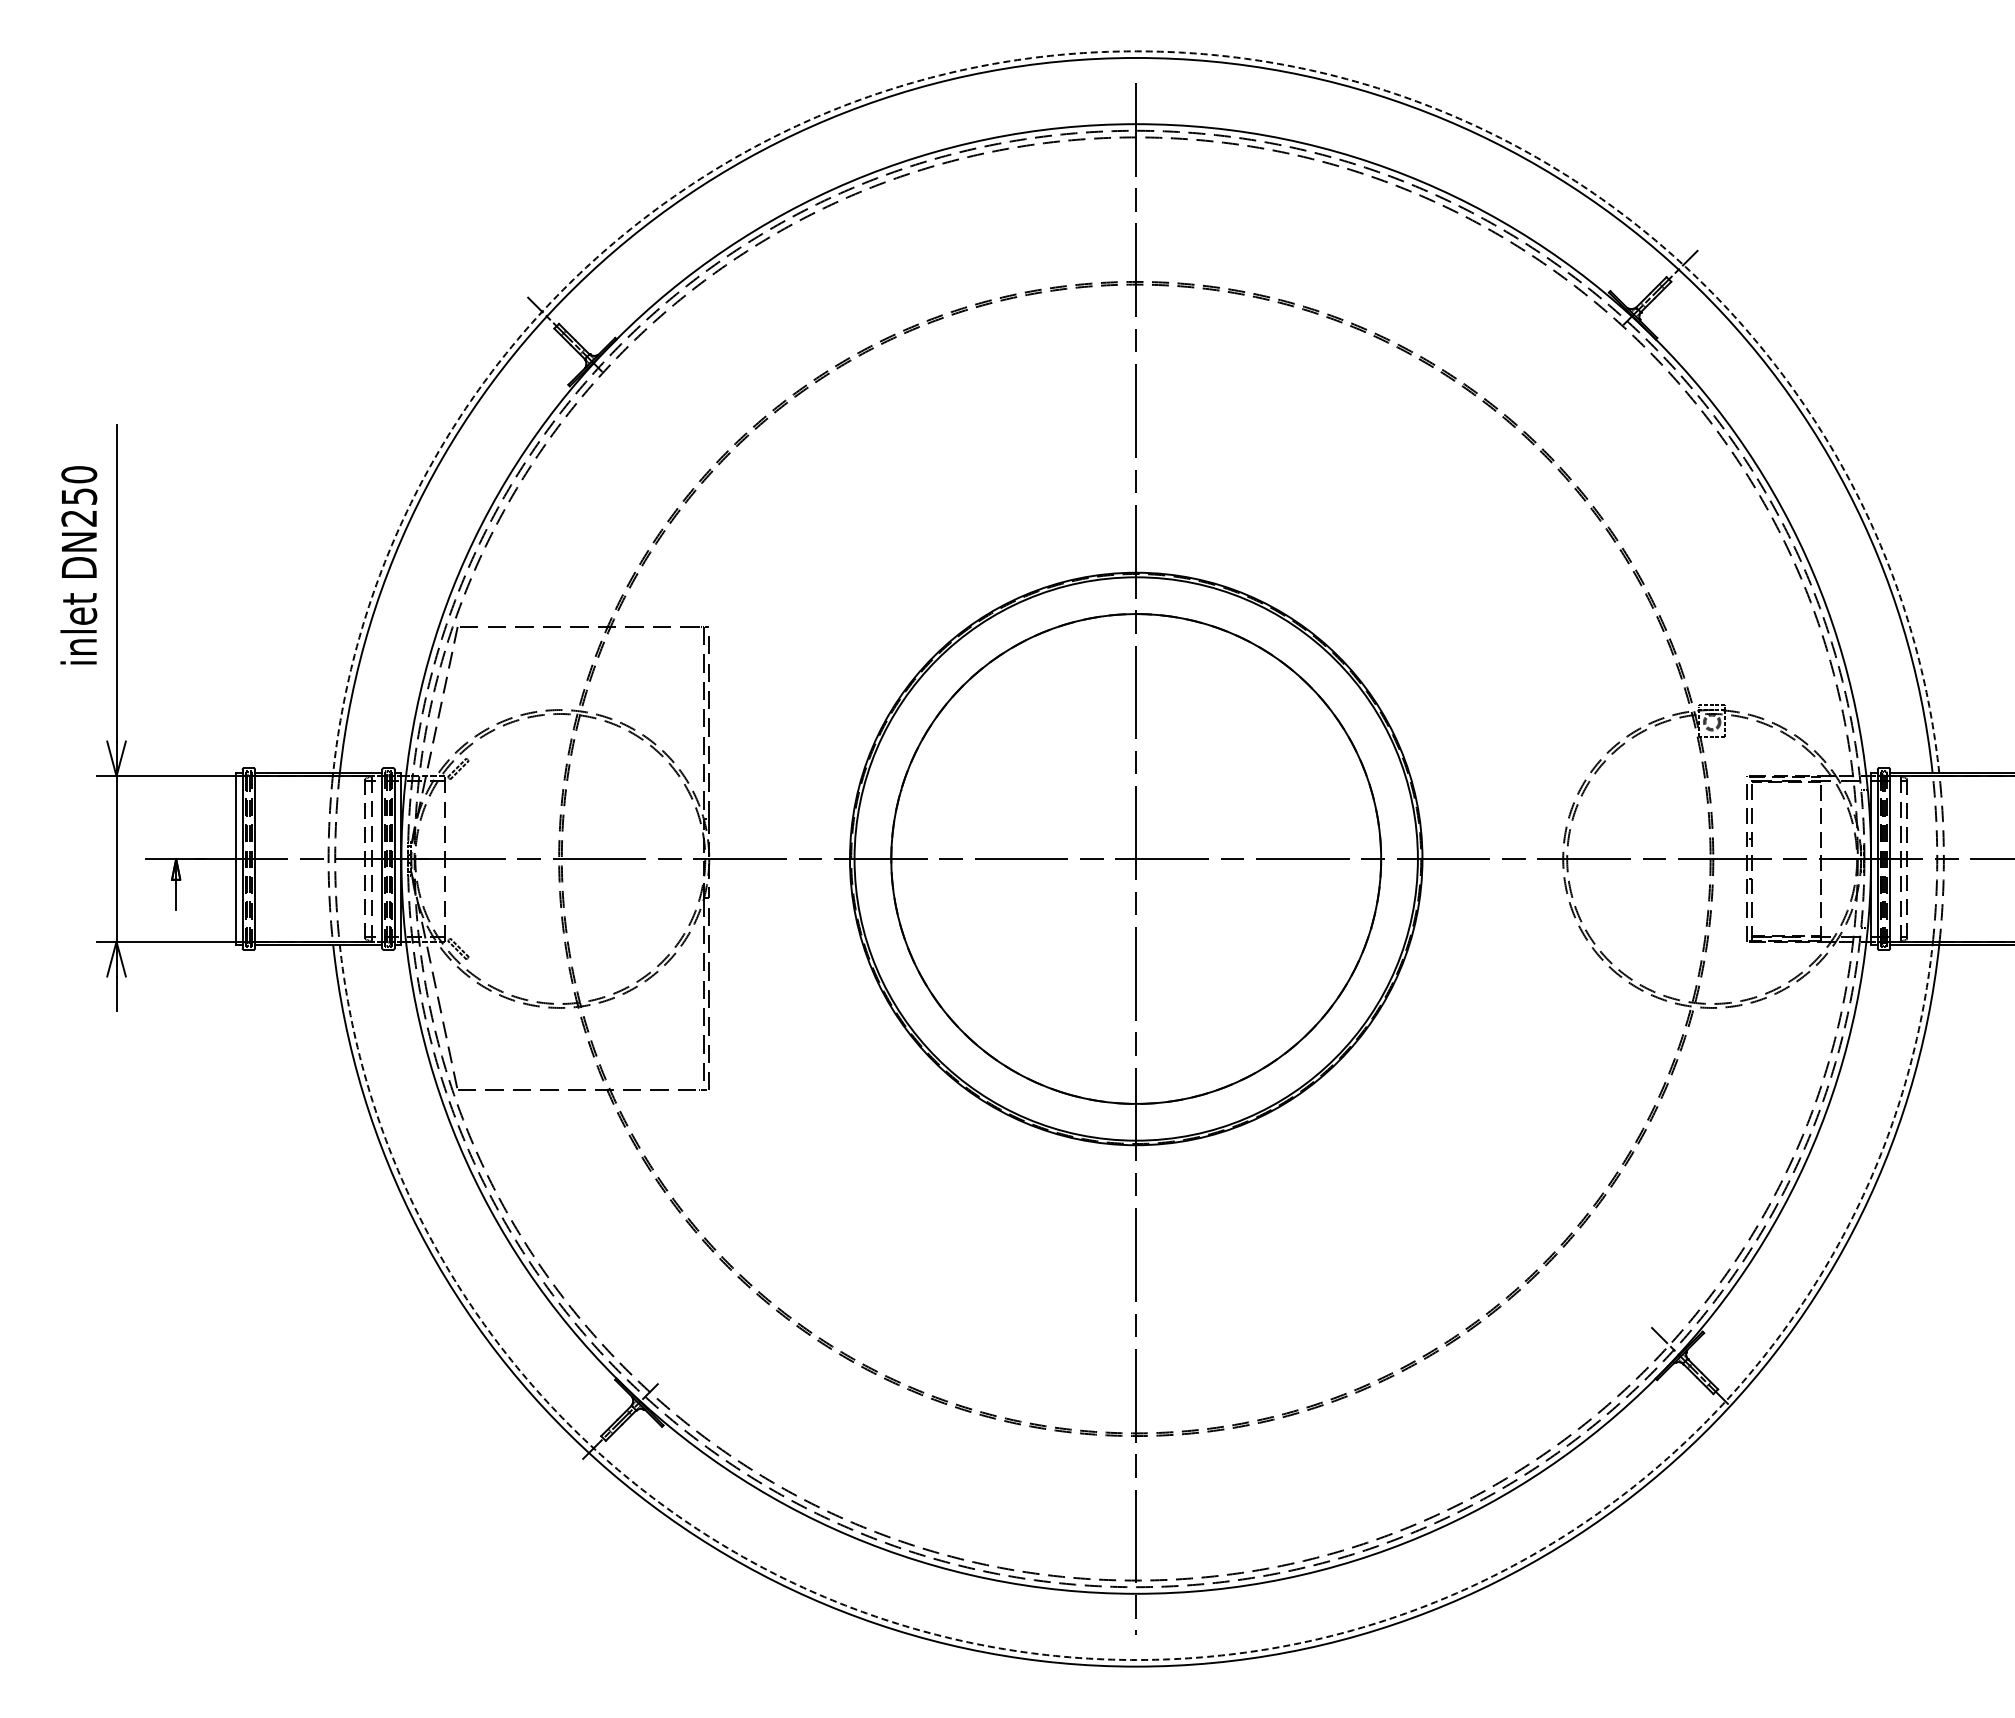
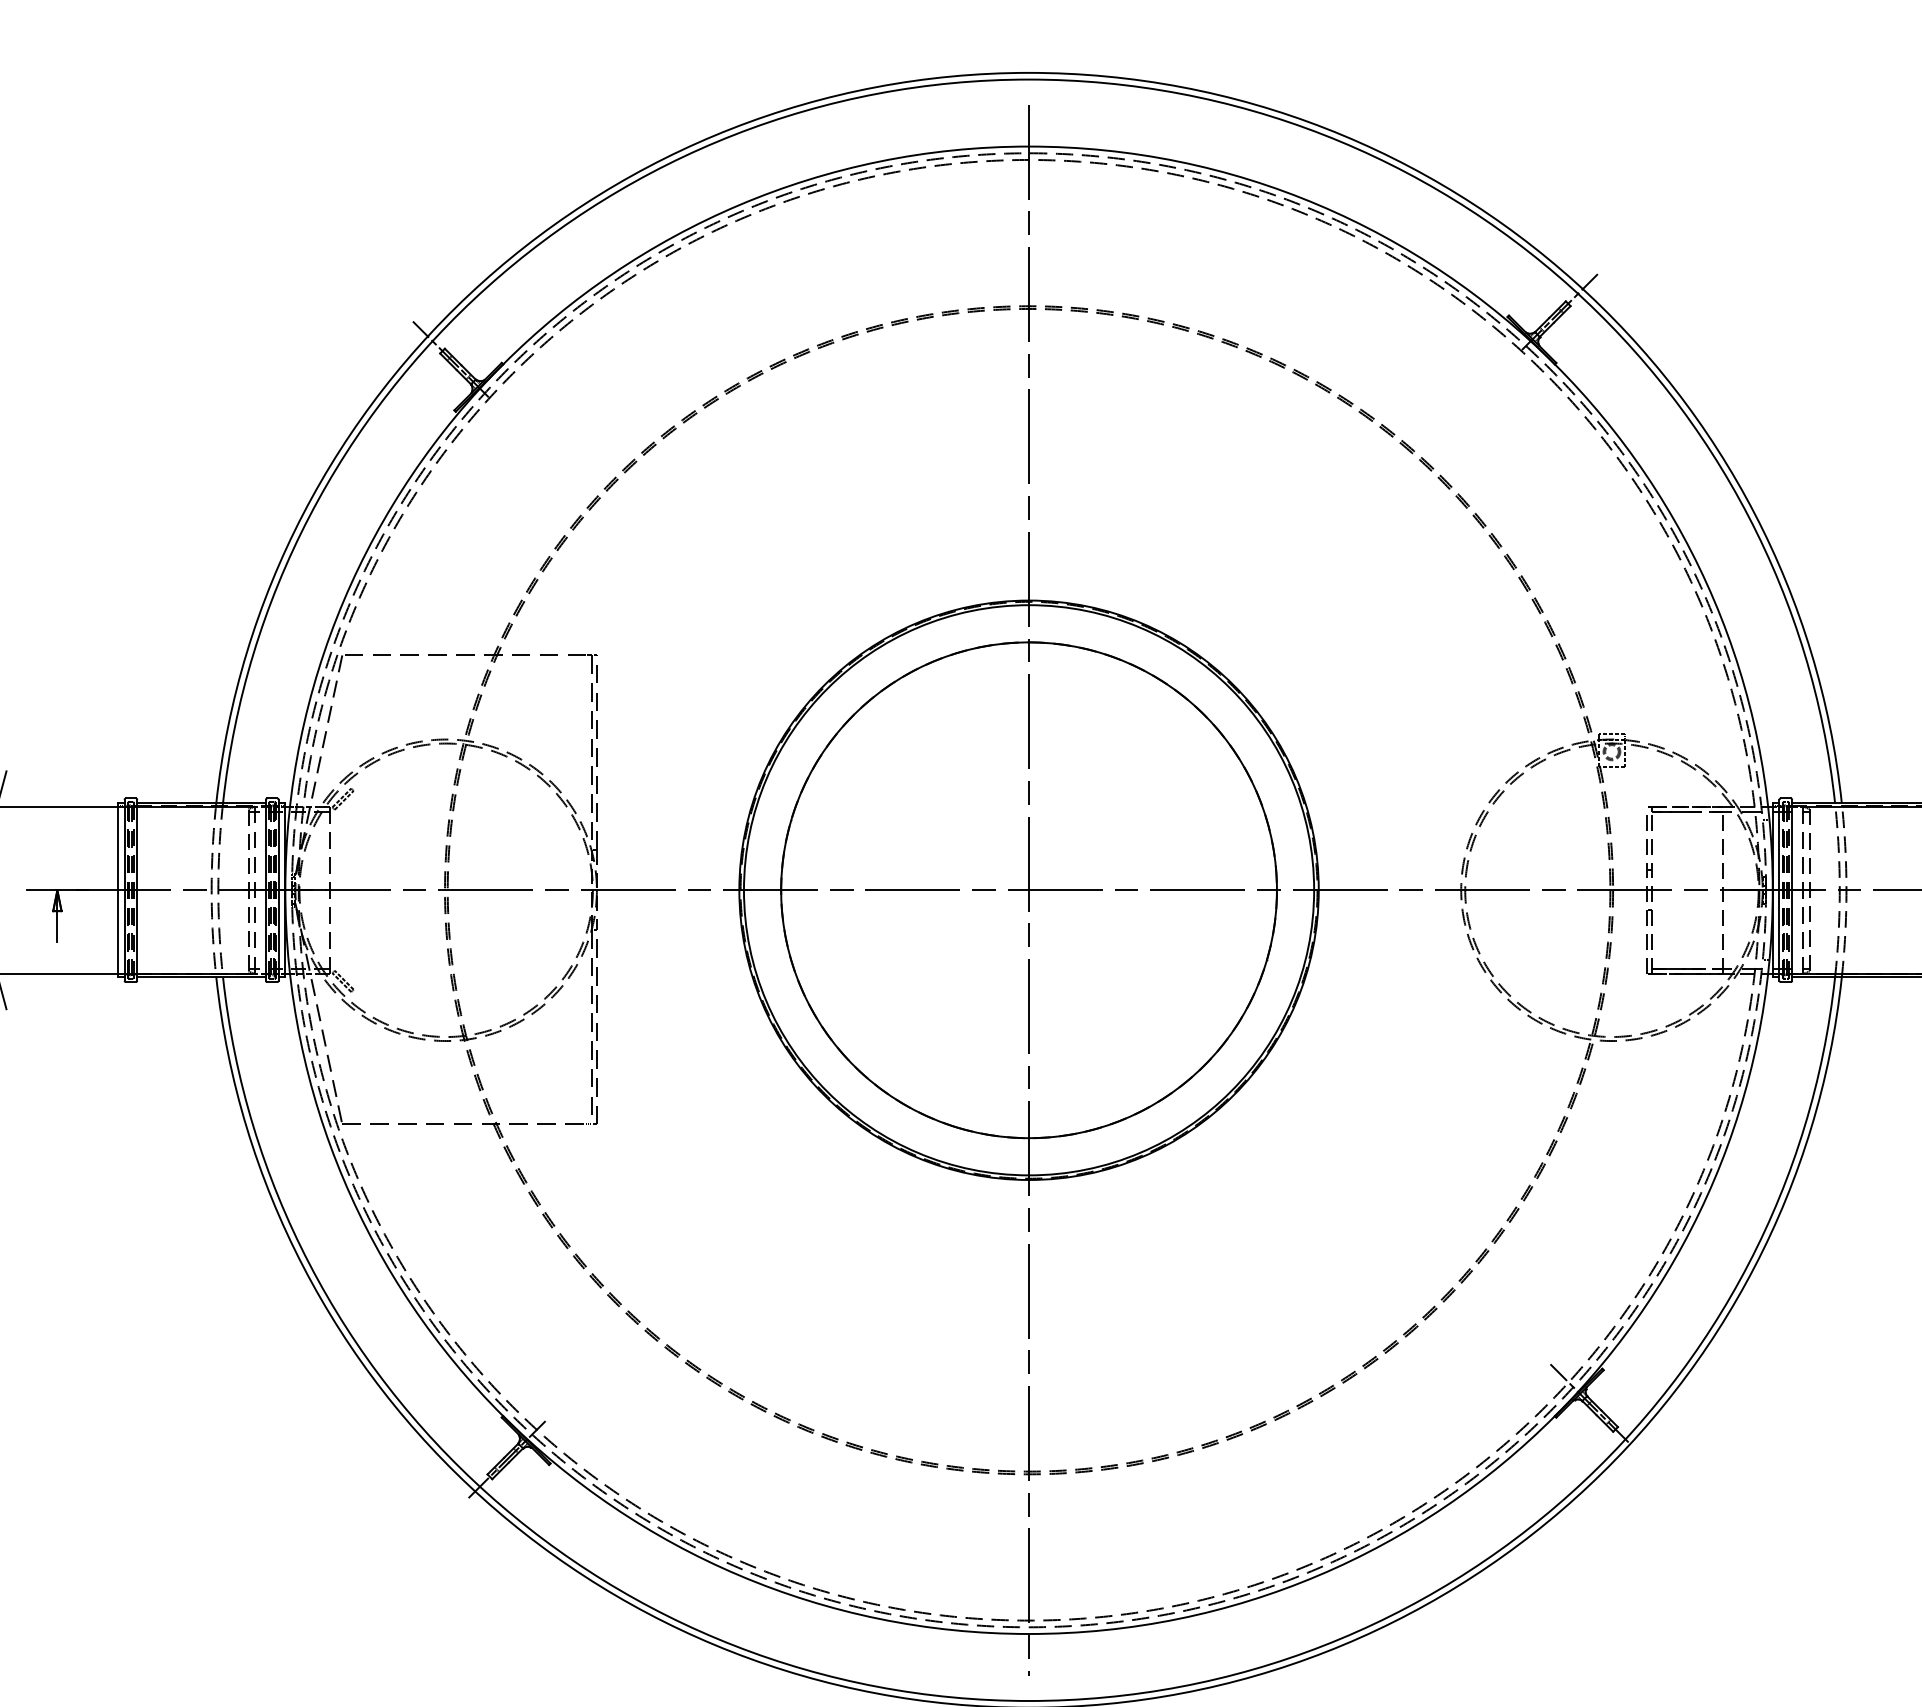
arc: (1136, 51) -> (1029, 73), dashed -> solid
arc: (1136, 1660) -> (1029, 1701), dashed -> solid

